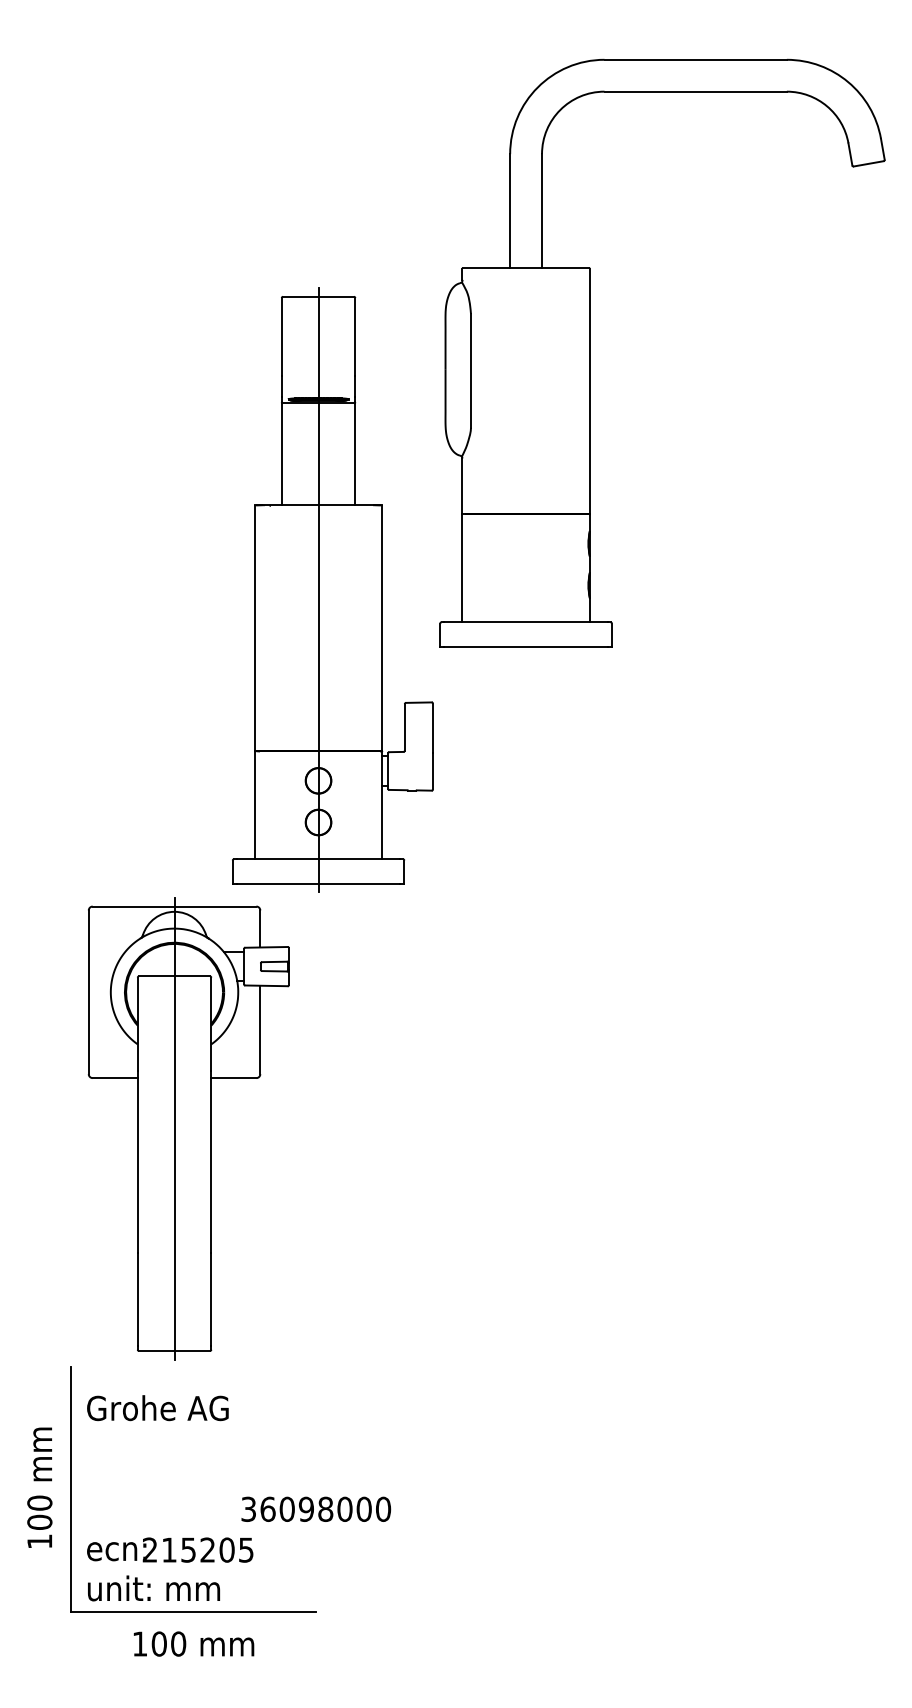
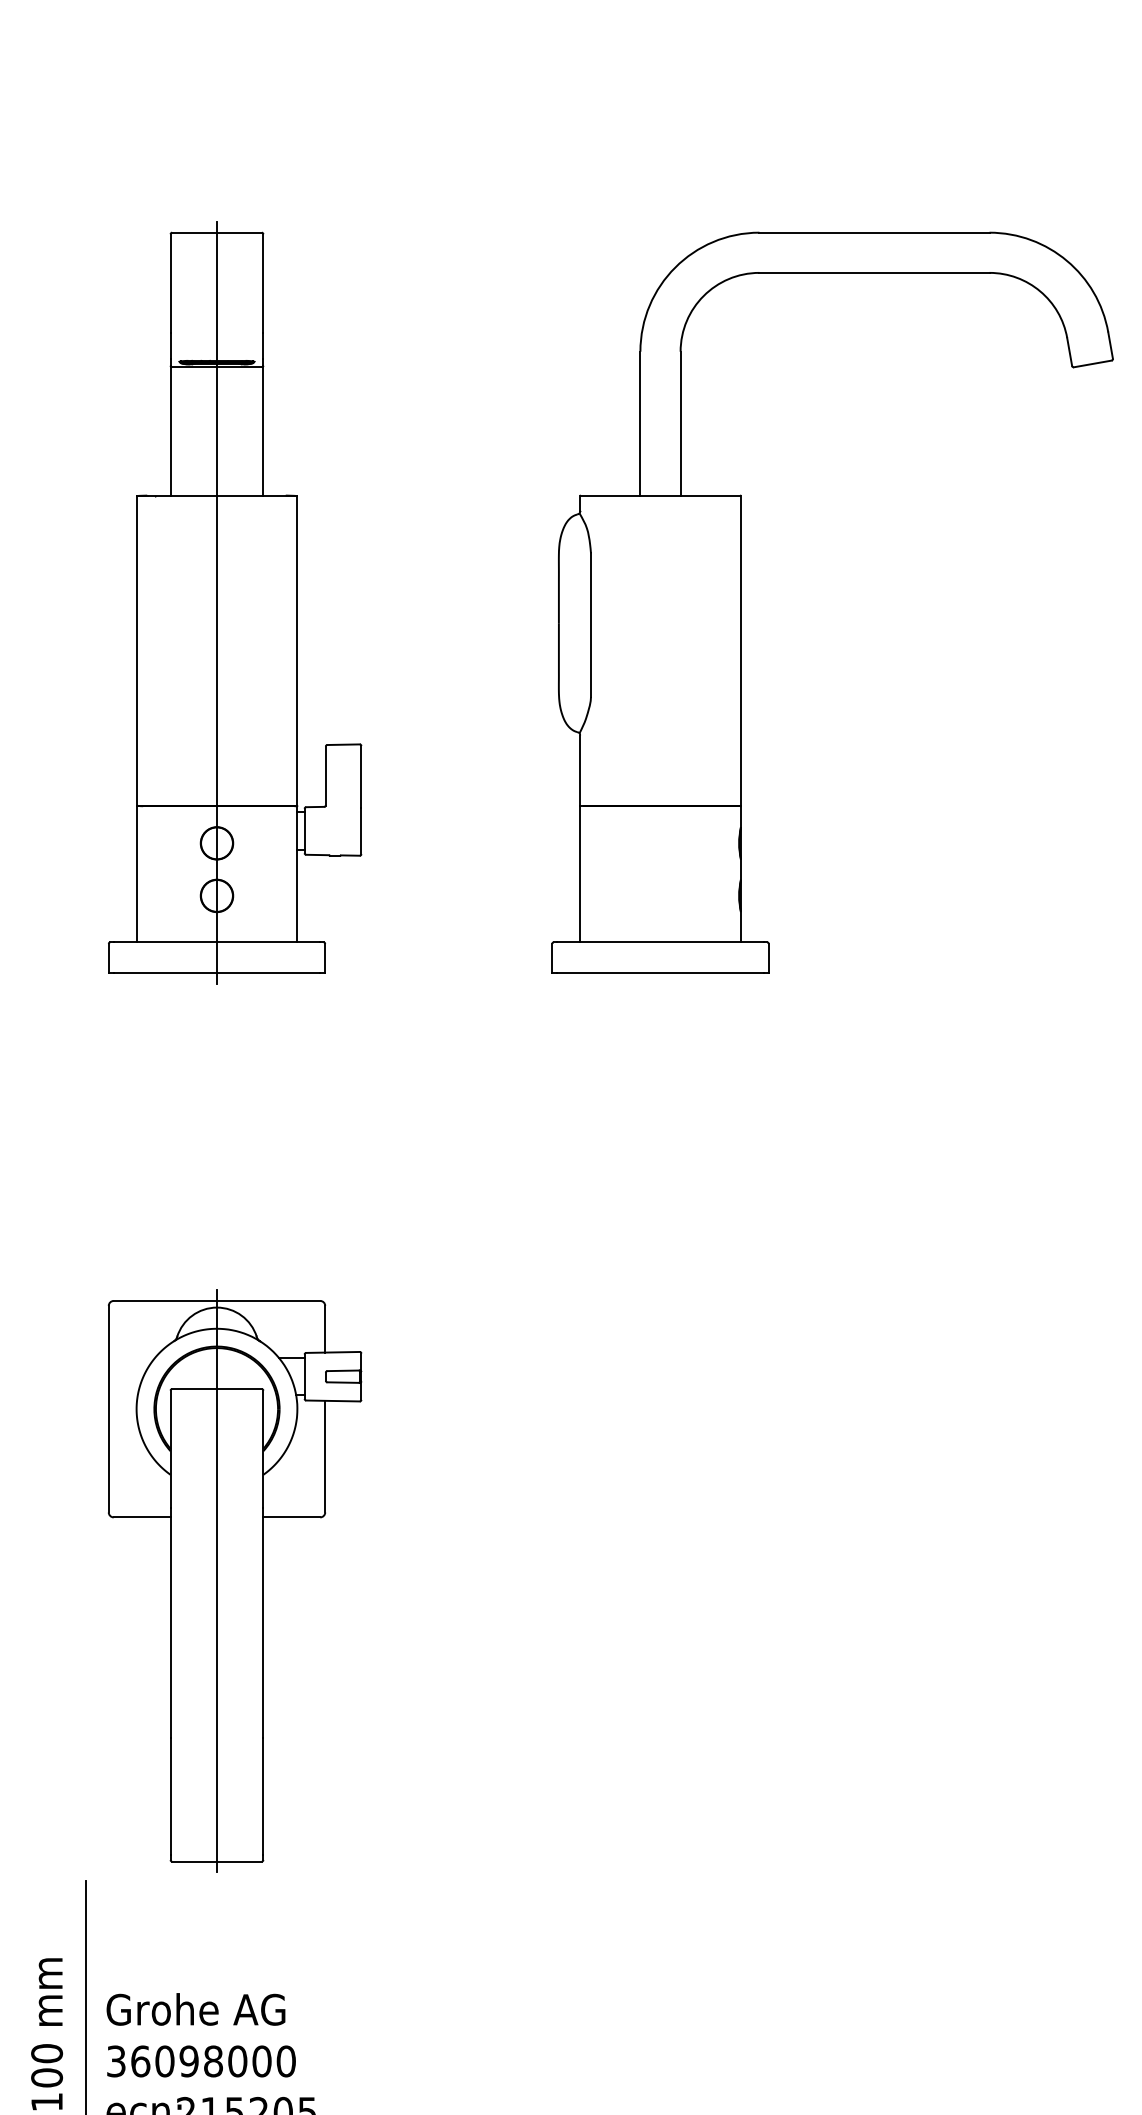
part: (332, 589) -> (234, 601), moved
text: (157, 1408) -> (195, 2009), moved
text: (316, 1508) -> (201, 2060), moved

